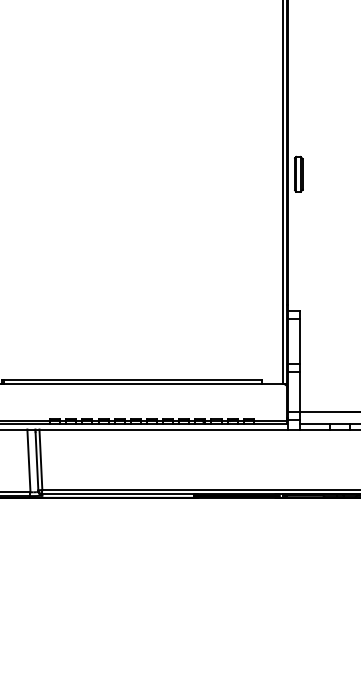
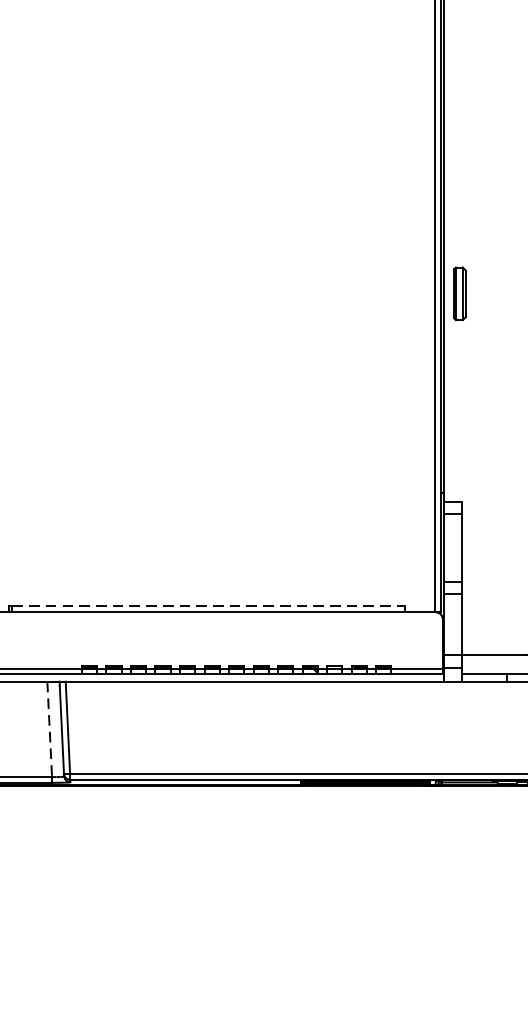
line: (133, 379) -> (208, 605), solid -> dashed
line: (28, 461) -> (49, 730), solid -> dashed

